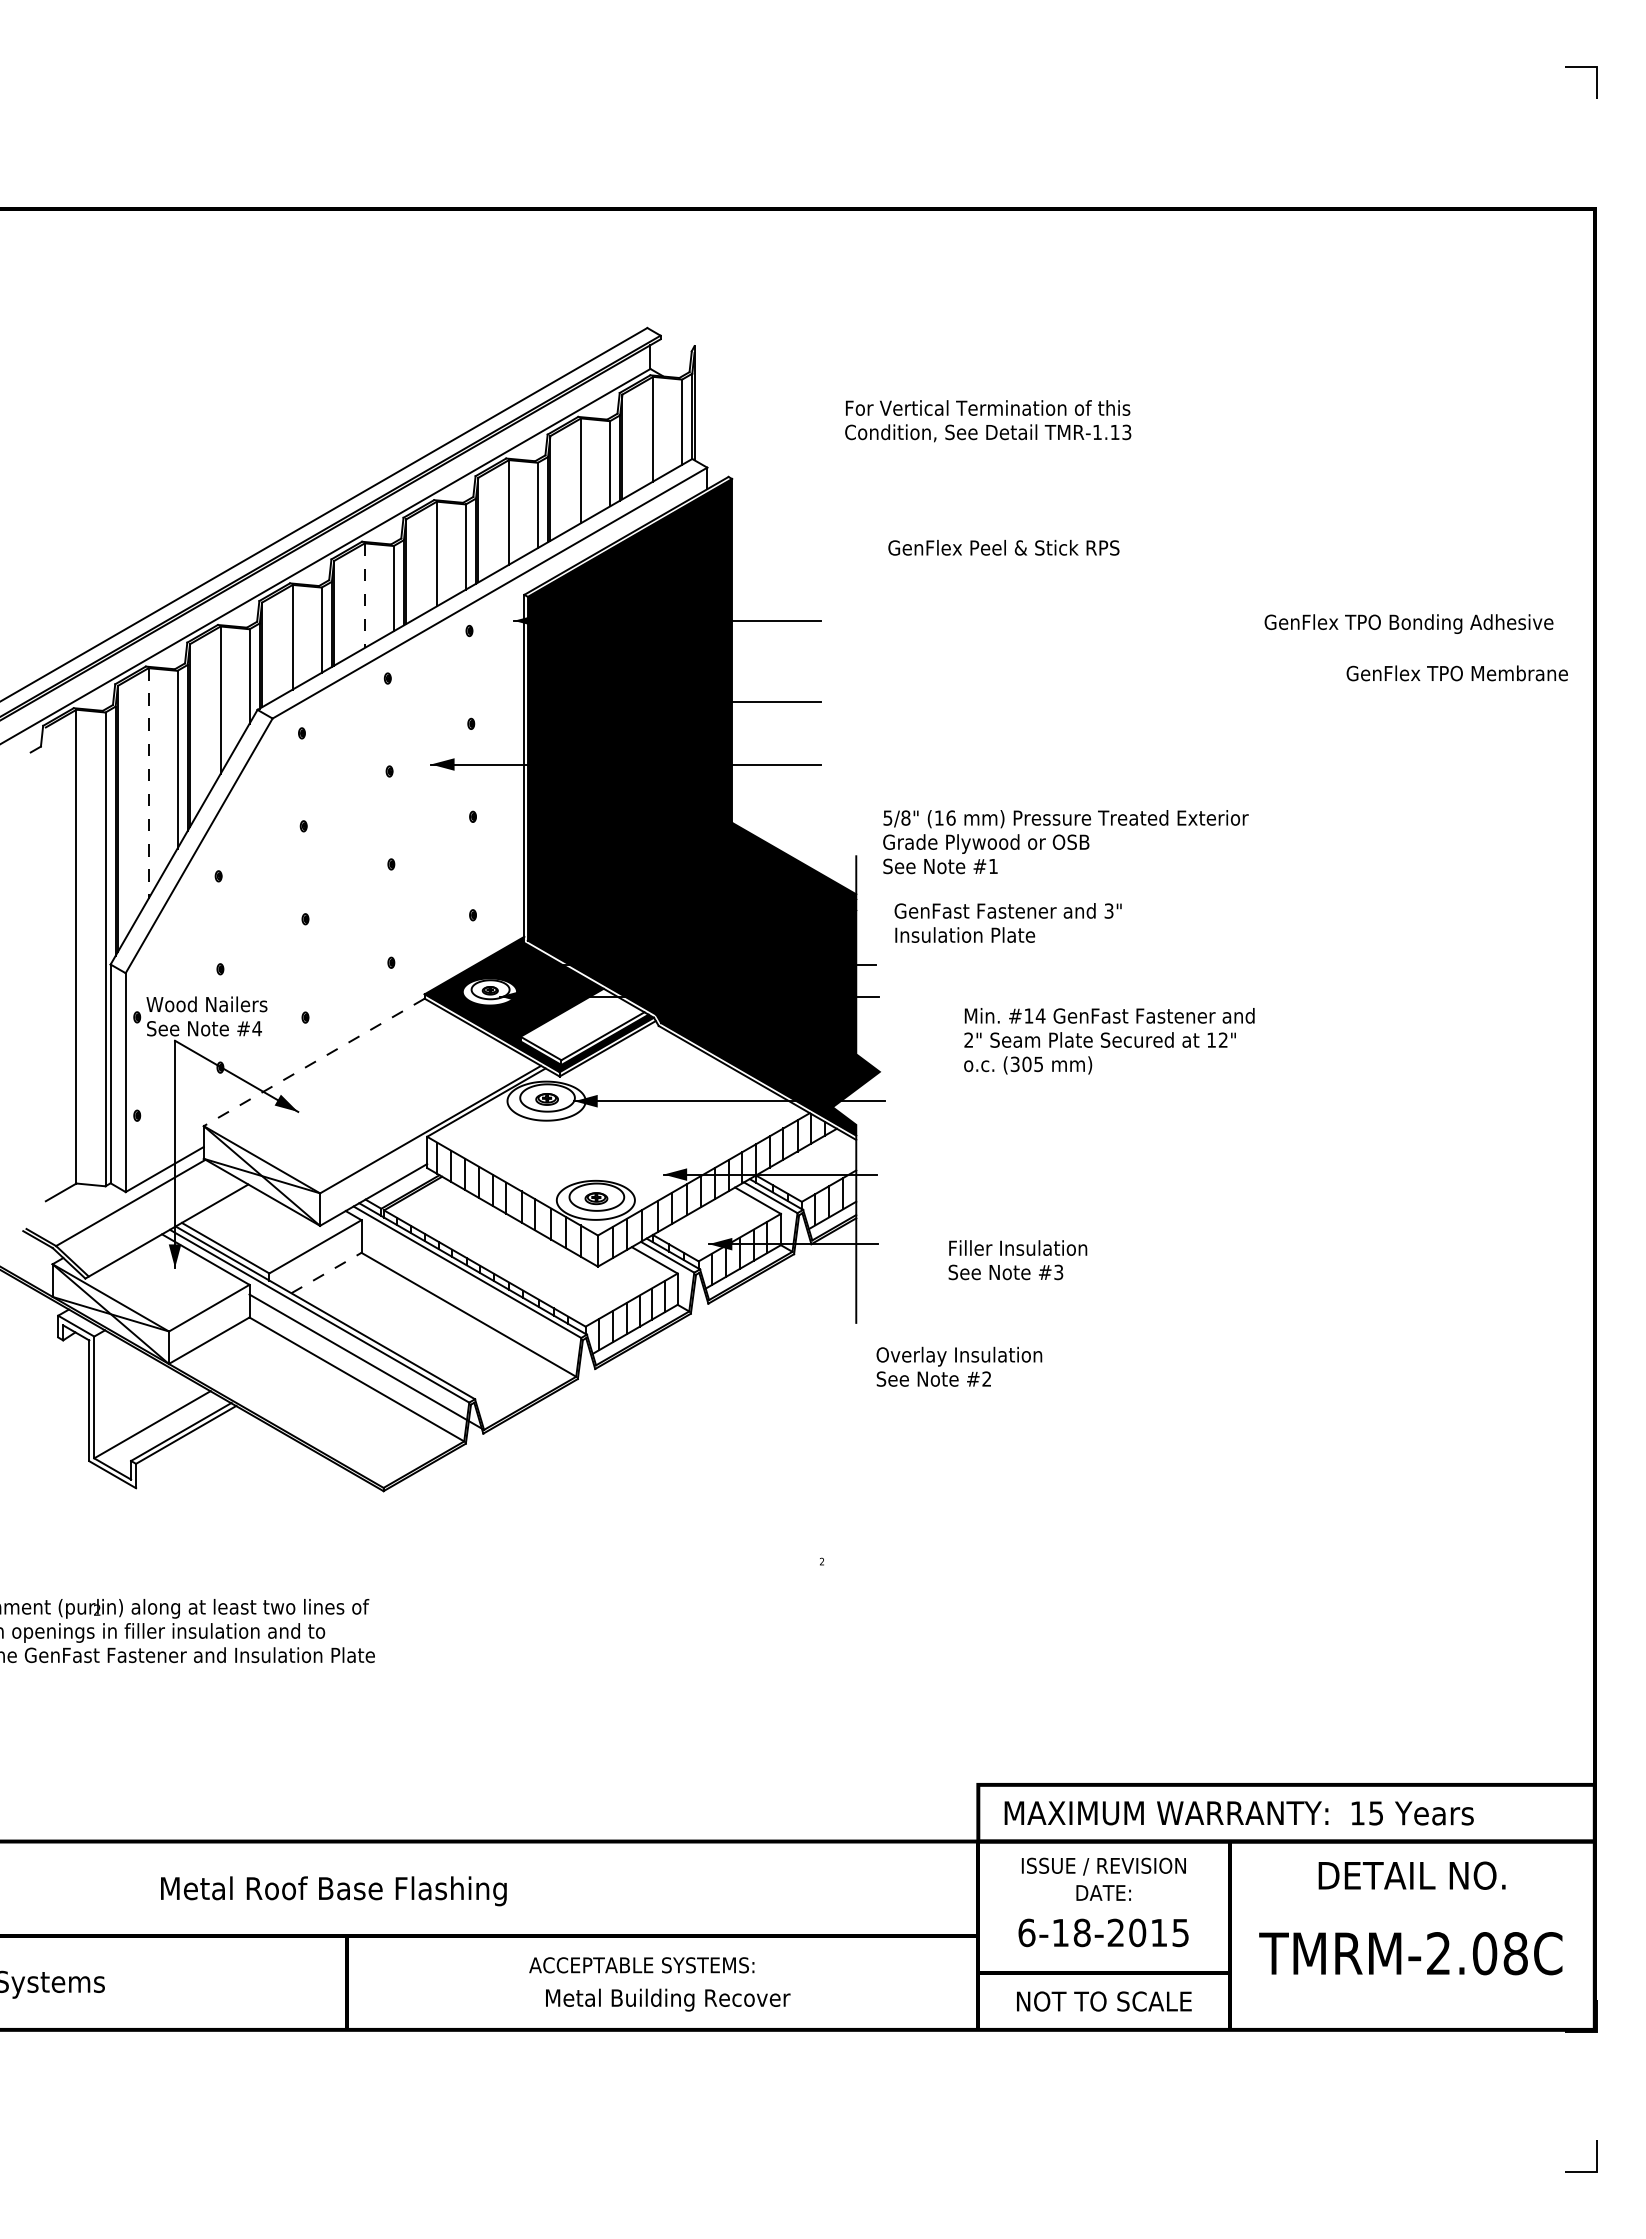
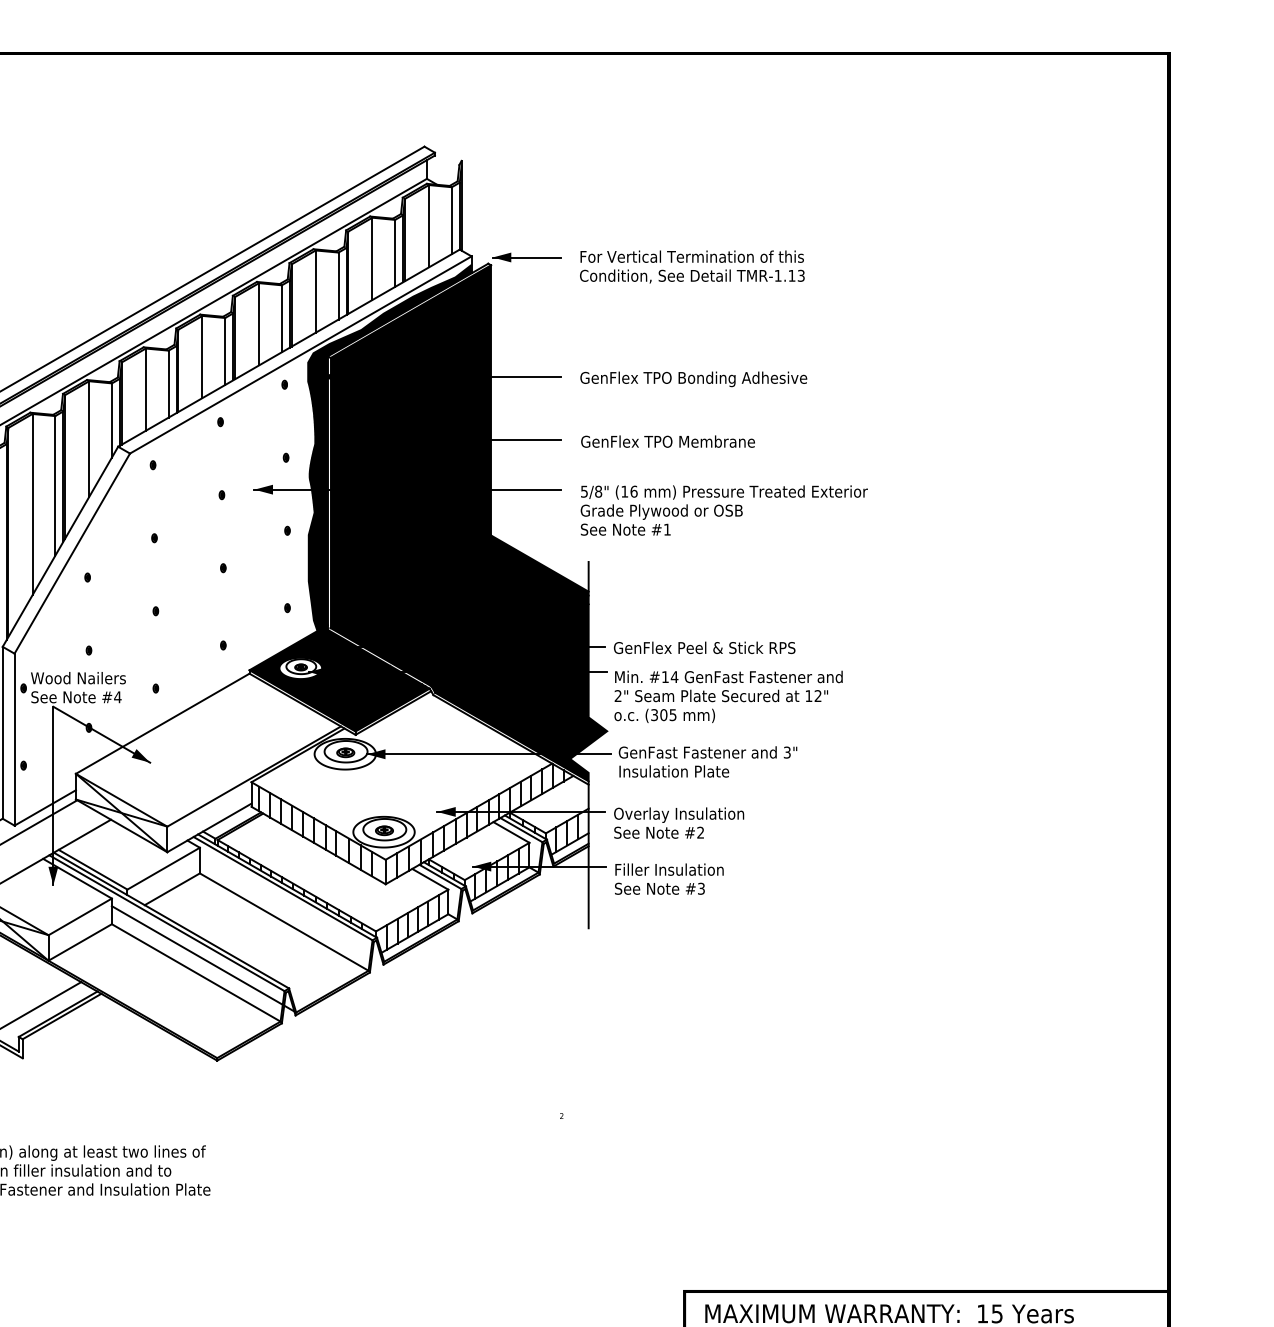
text: (988, 421) -> (692, 267), moved
part: (777, 469) -> (526, 257), added
text: (1003, 547) -> (704, 647), moved
line: (364, 596) -> (202, 357), dashed -> solid
text: (1408, 623) -> (693, 378), moved
text: (1456, 673) -> (667, 441), moved
fill: (602, 710) -> (389, 447), added
line: (148, 783) -> (32, 504), dashed -> solid
text: (1065, 842) -> (723, 510), moved
text: (1007, 922) -> (707, 761), moved
fill: (584, 1026) -> (375, 695), added
text: (1109, 1041) -> (728, 697), moved
line: (314, 1062) -> (162, 723), dashed -> solid
text: (1017, 1260) -> (668, 879), moved
line: (326, 1273) -> (172, 889), dashed -> solid
text: (959, 1366) -> (679, 822), moved

